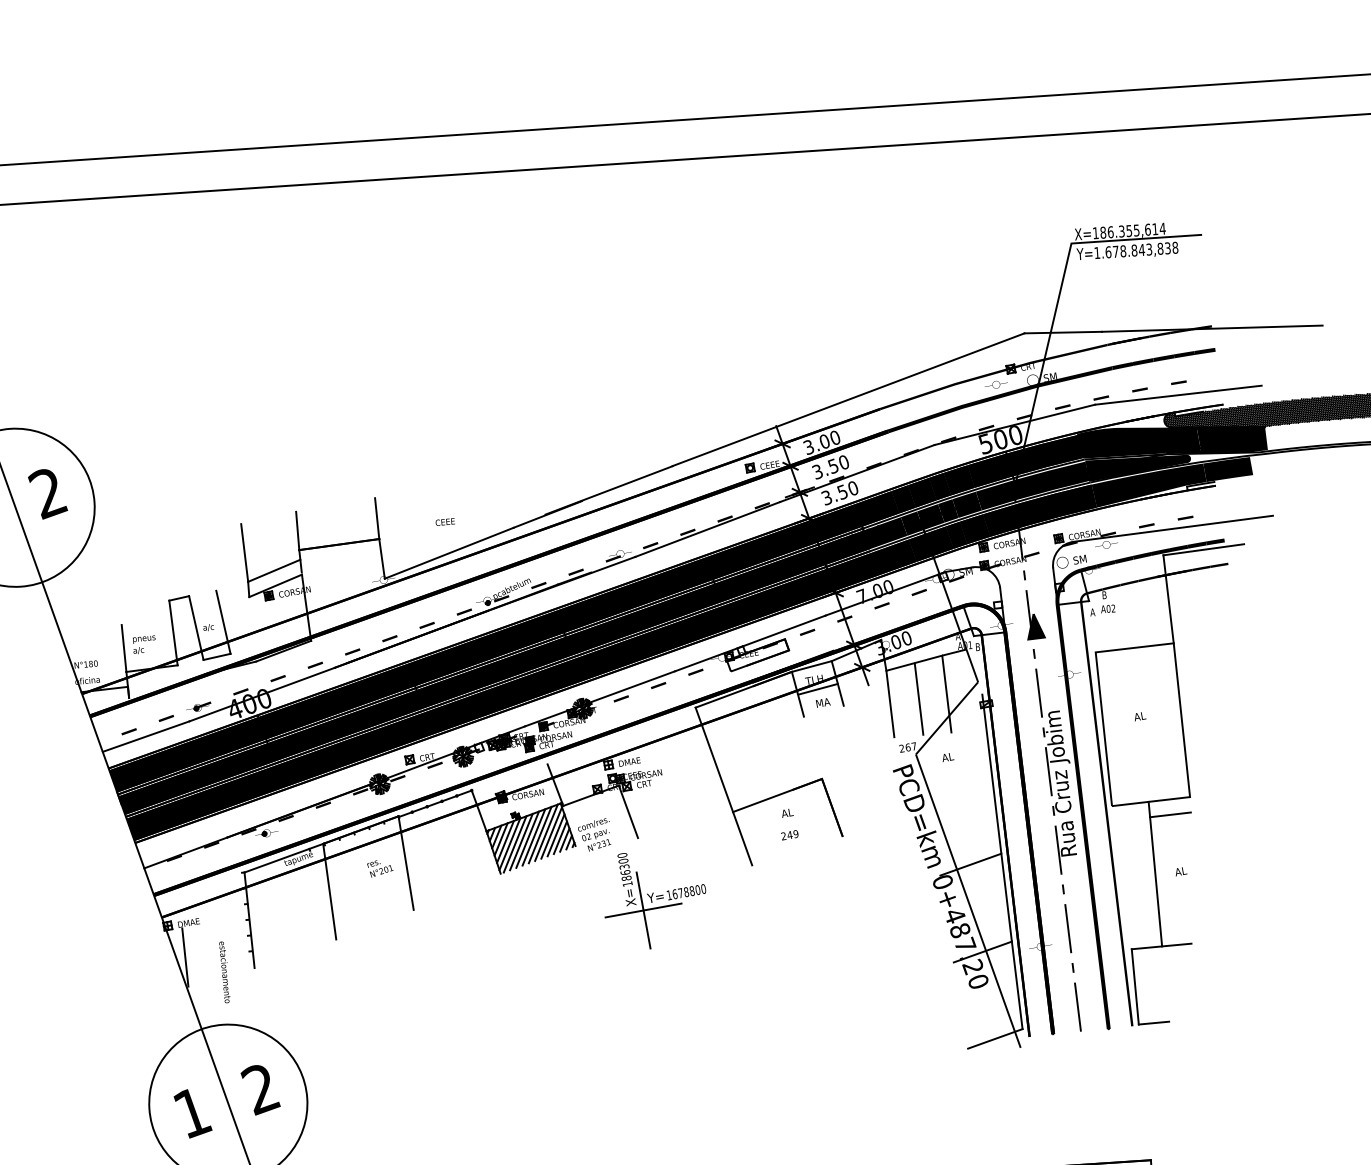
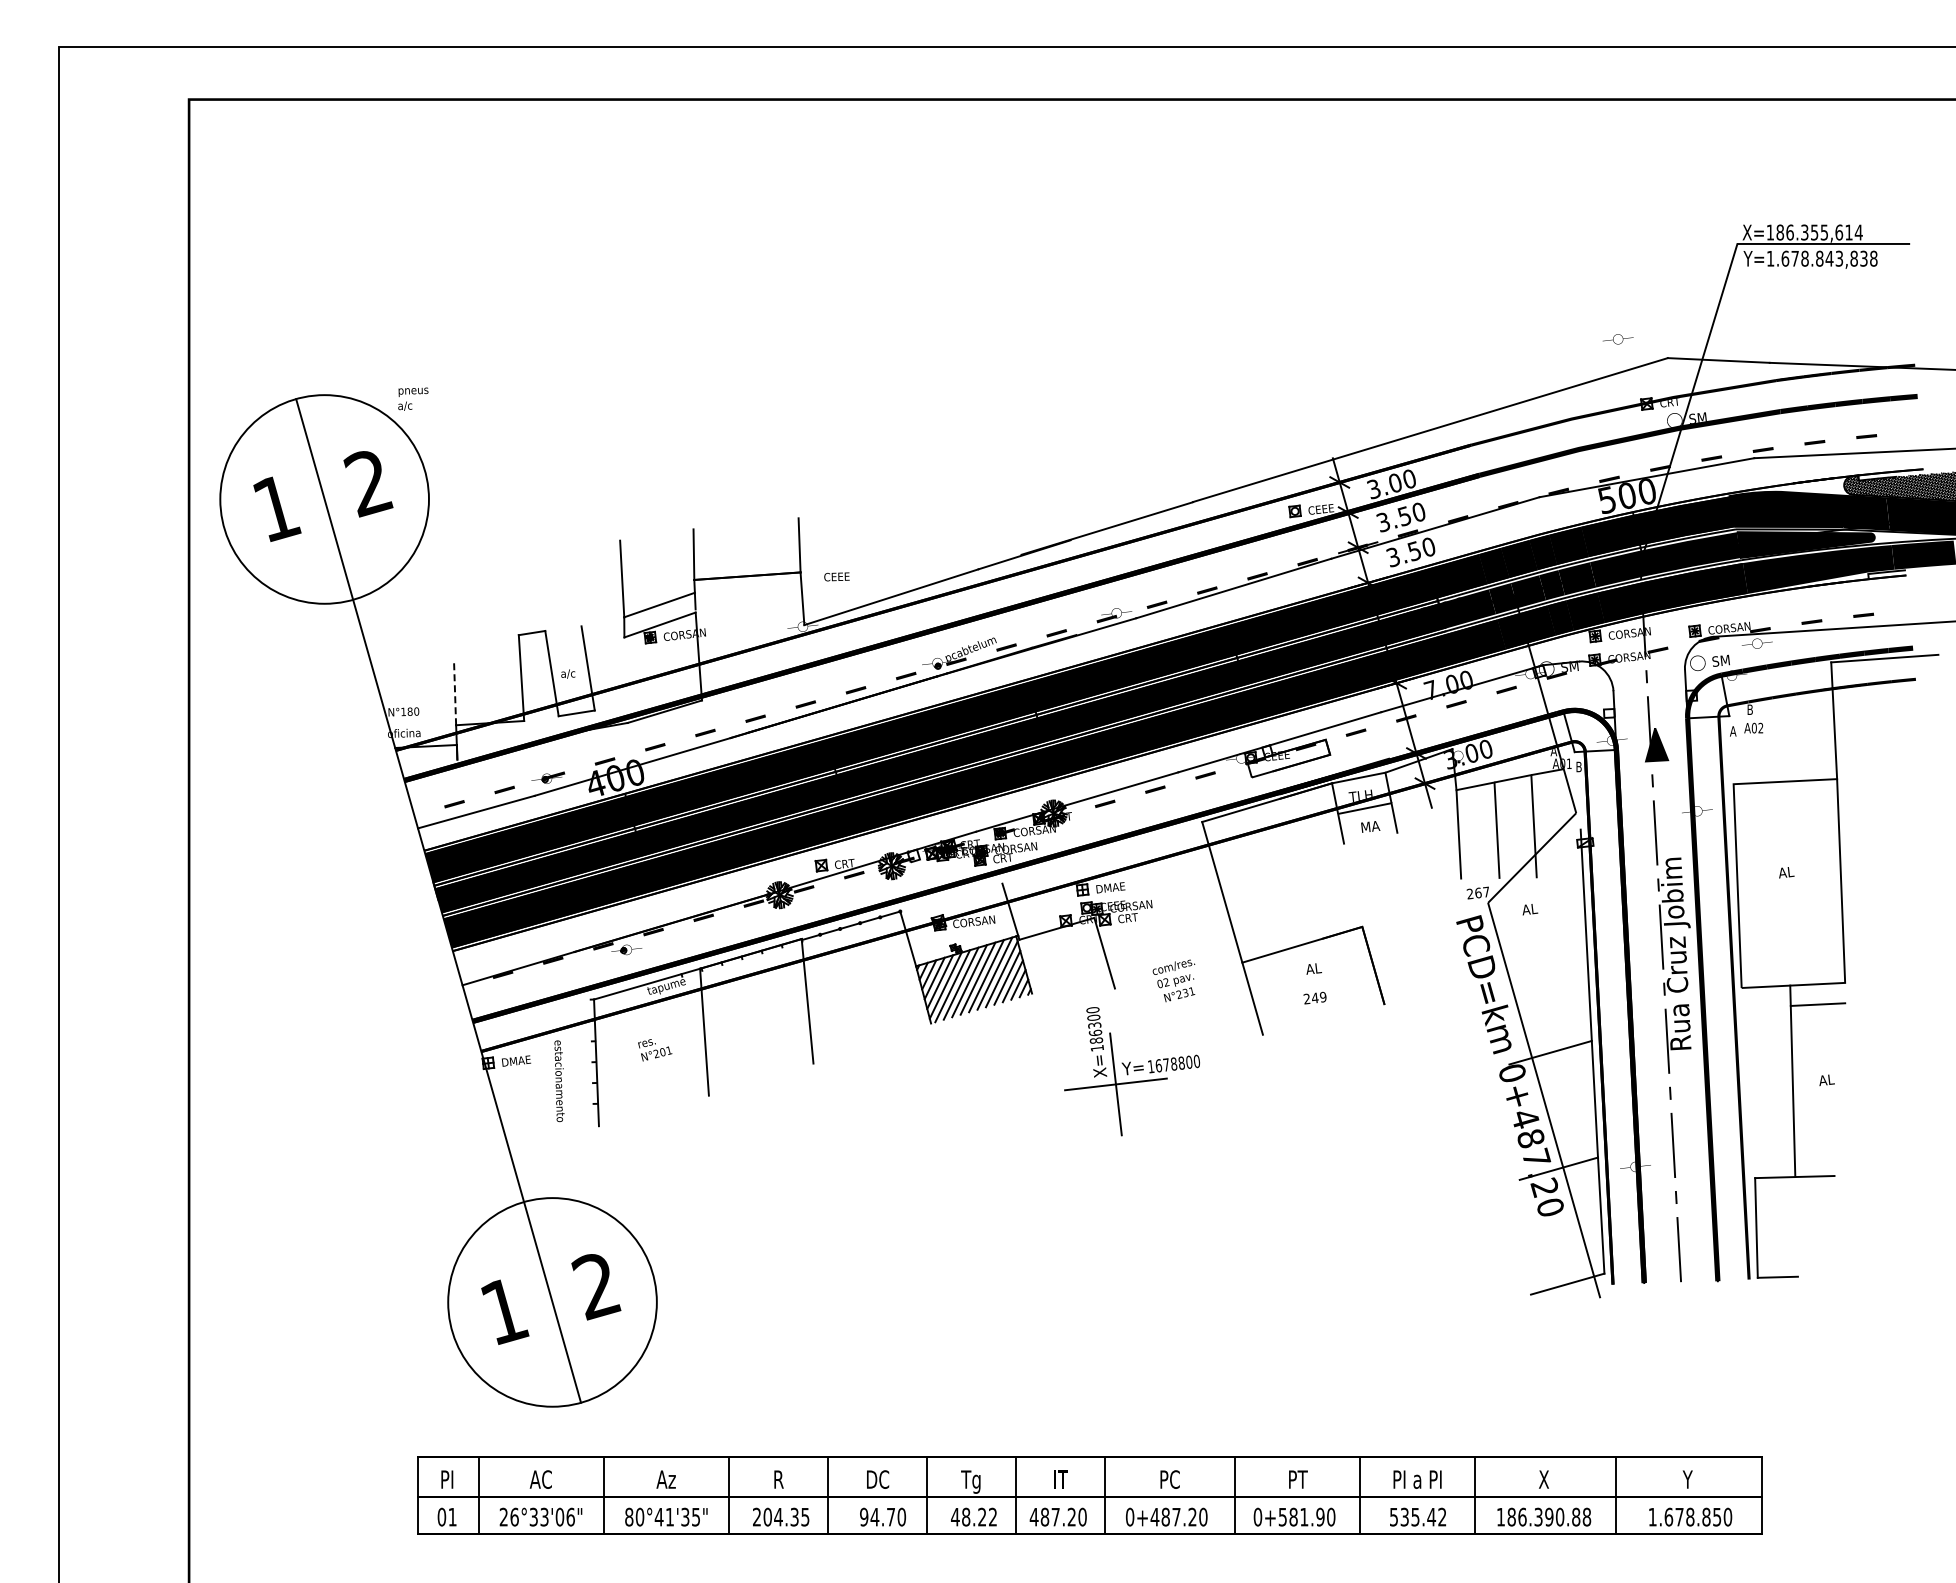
part: (995, 384) -> (1617, 339), moved
text: (444, 521) -> (836, 576), moved
text: (144, 644) -> (413, 398), moved
line: (124, 647) -> (455, 693), solid -> dashed
text: (594, 834) -> (1173, 980), moved
text: (380, 868) -> (655, 1050), moved
line: (185, 956) -> (508, 1105), removed
text: (224, 972) -> (559, 1081), moved

